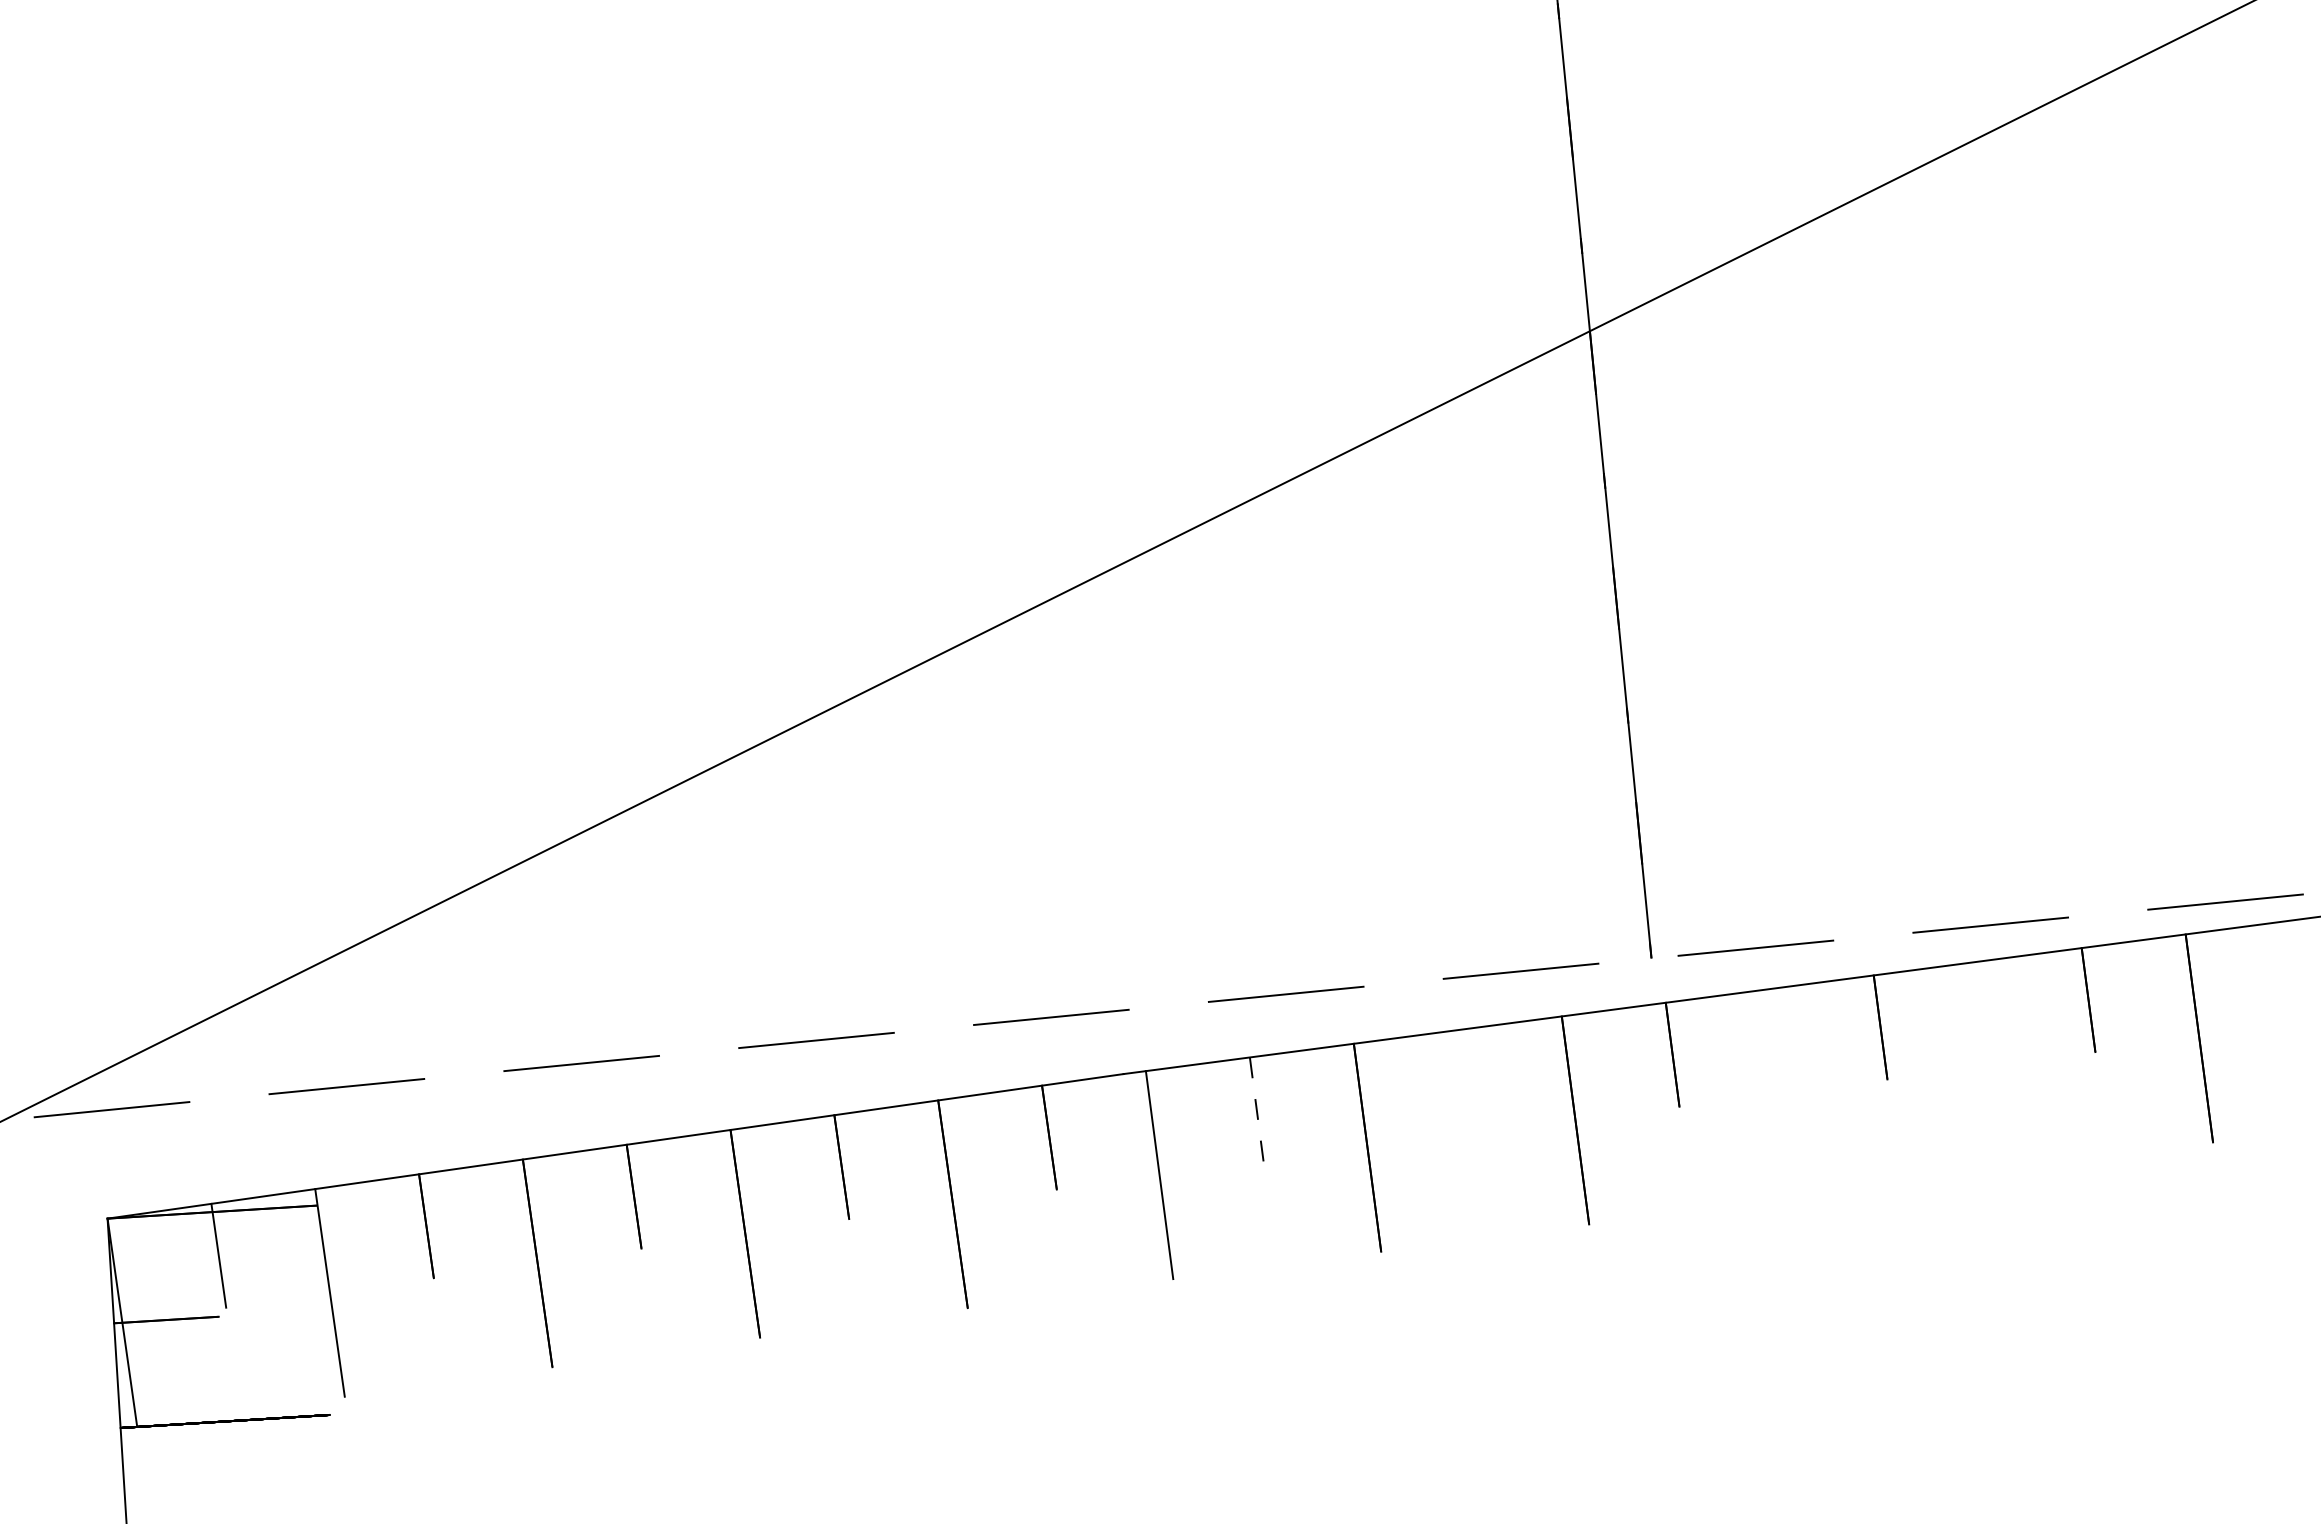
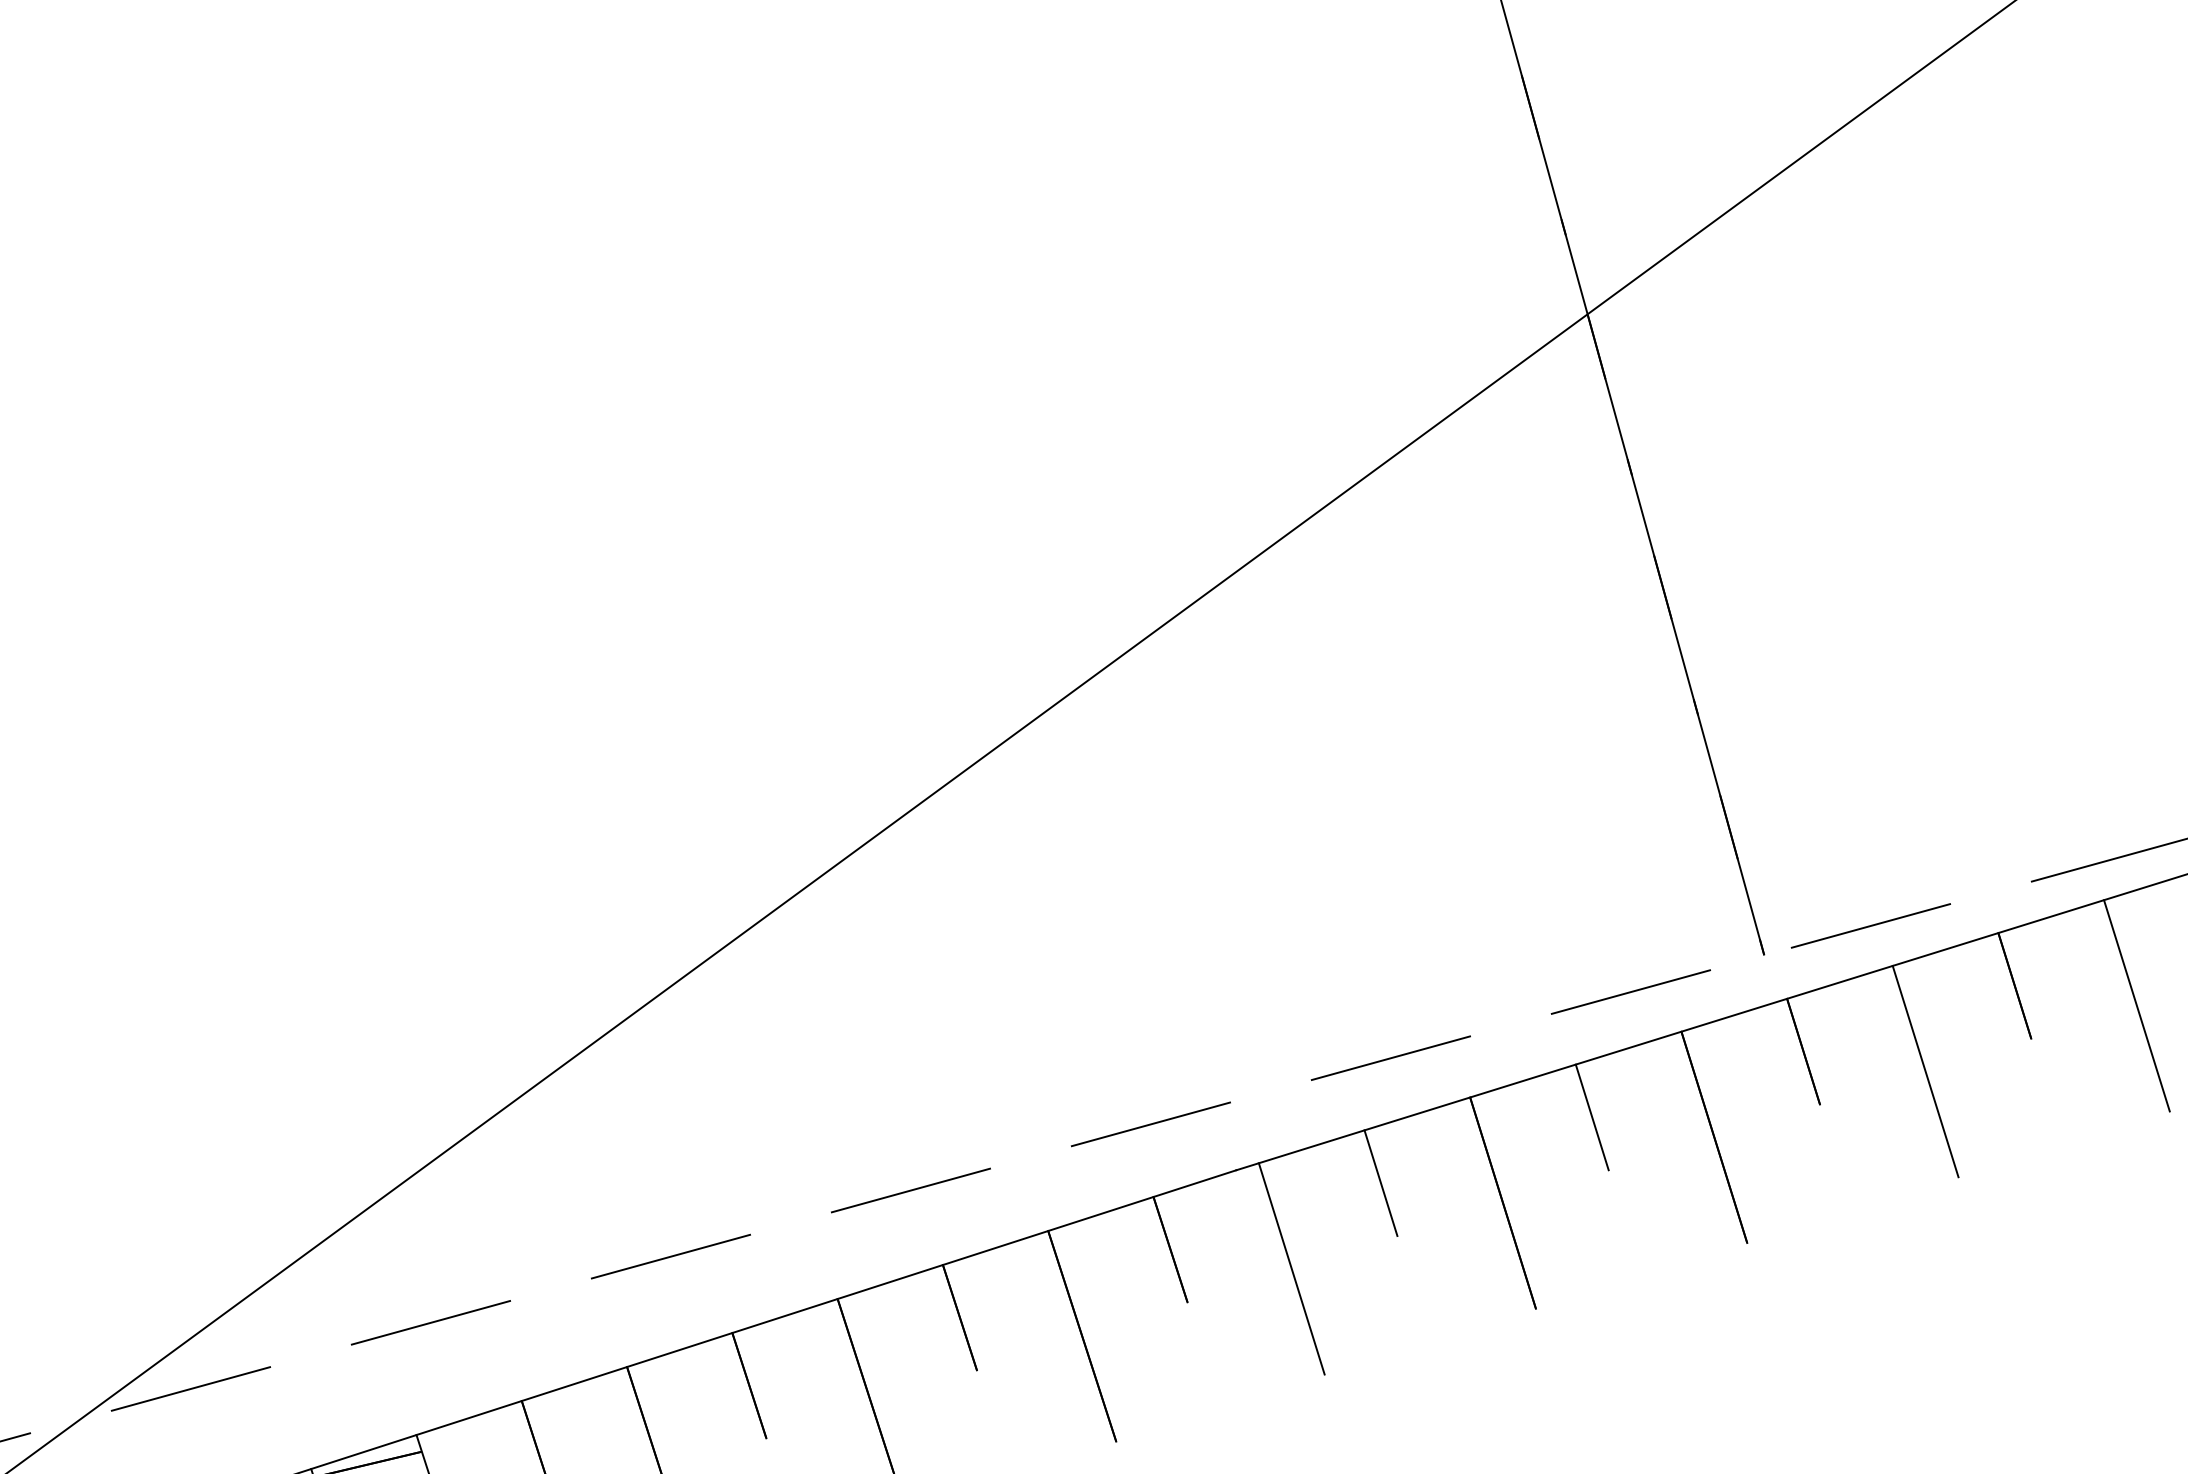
line: (1991, 1065) -> (2136, 1005), added
line: (1464, 1082) -> (1592, 1117), added
line: (1783, 1093) -> (1925, 1072), added
line: (1256, 1109) -> (1380, 1183), dashed -> solid

